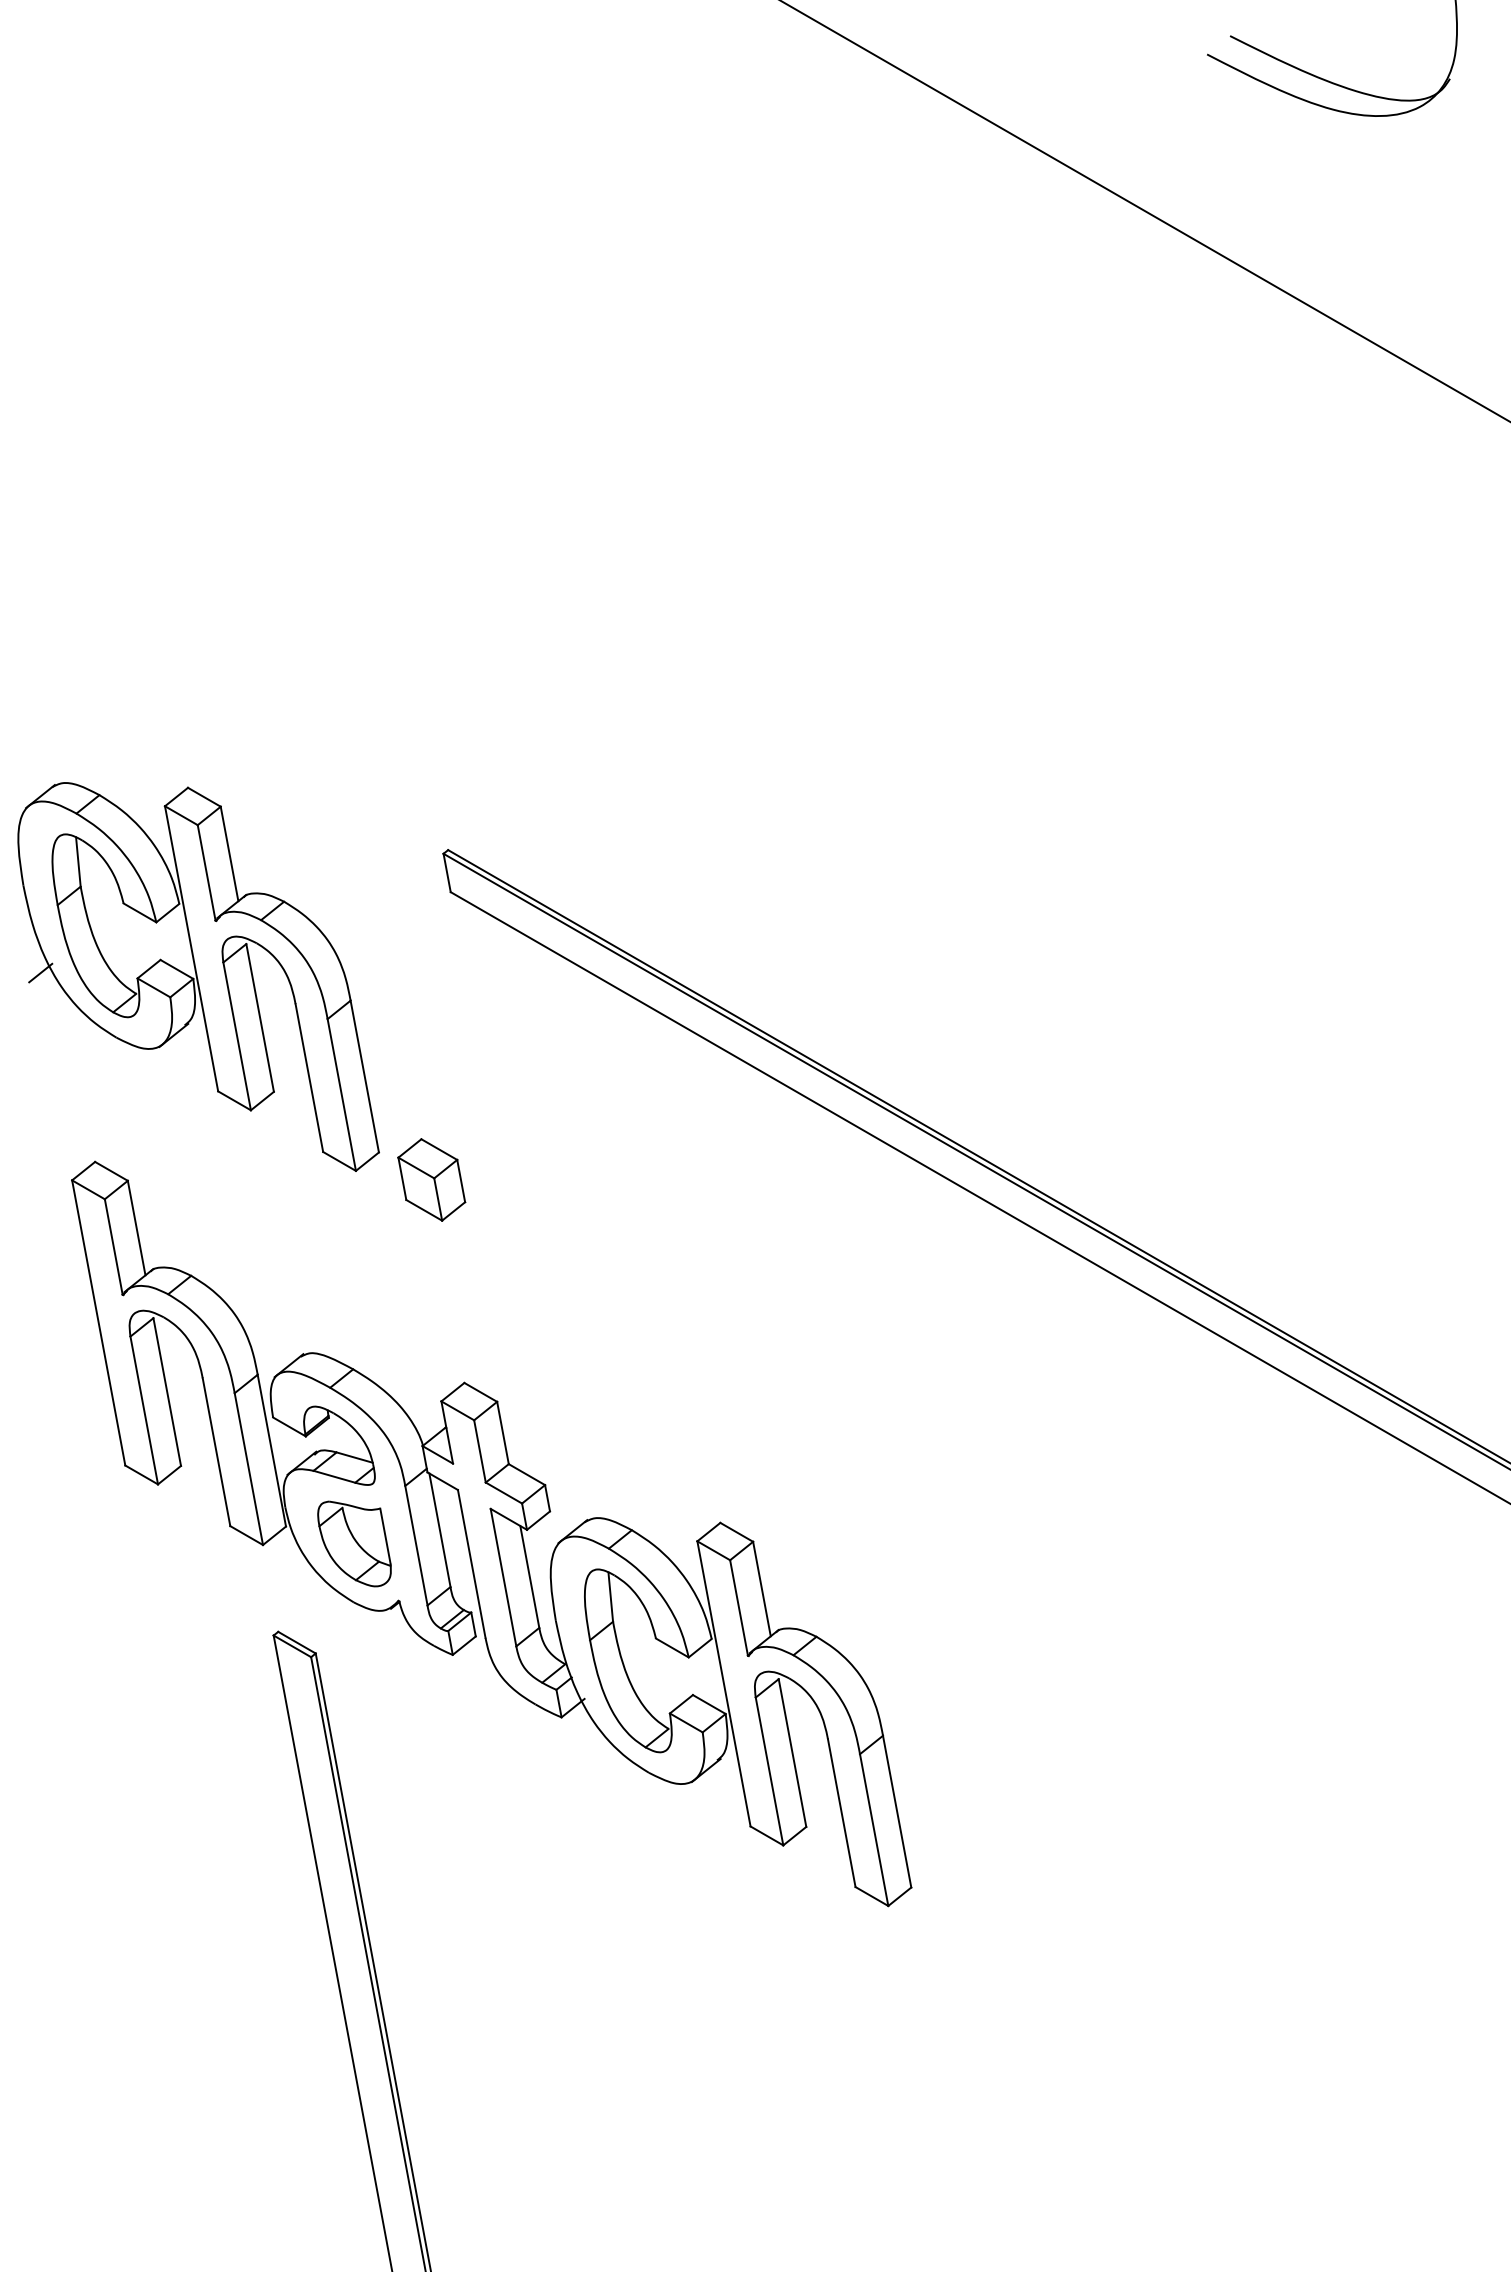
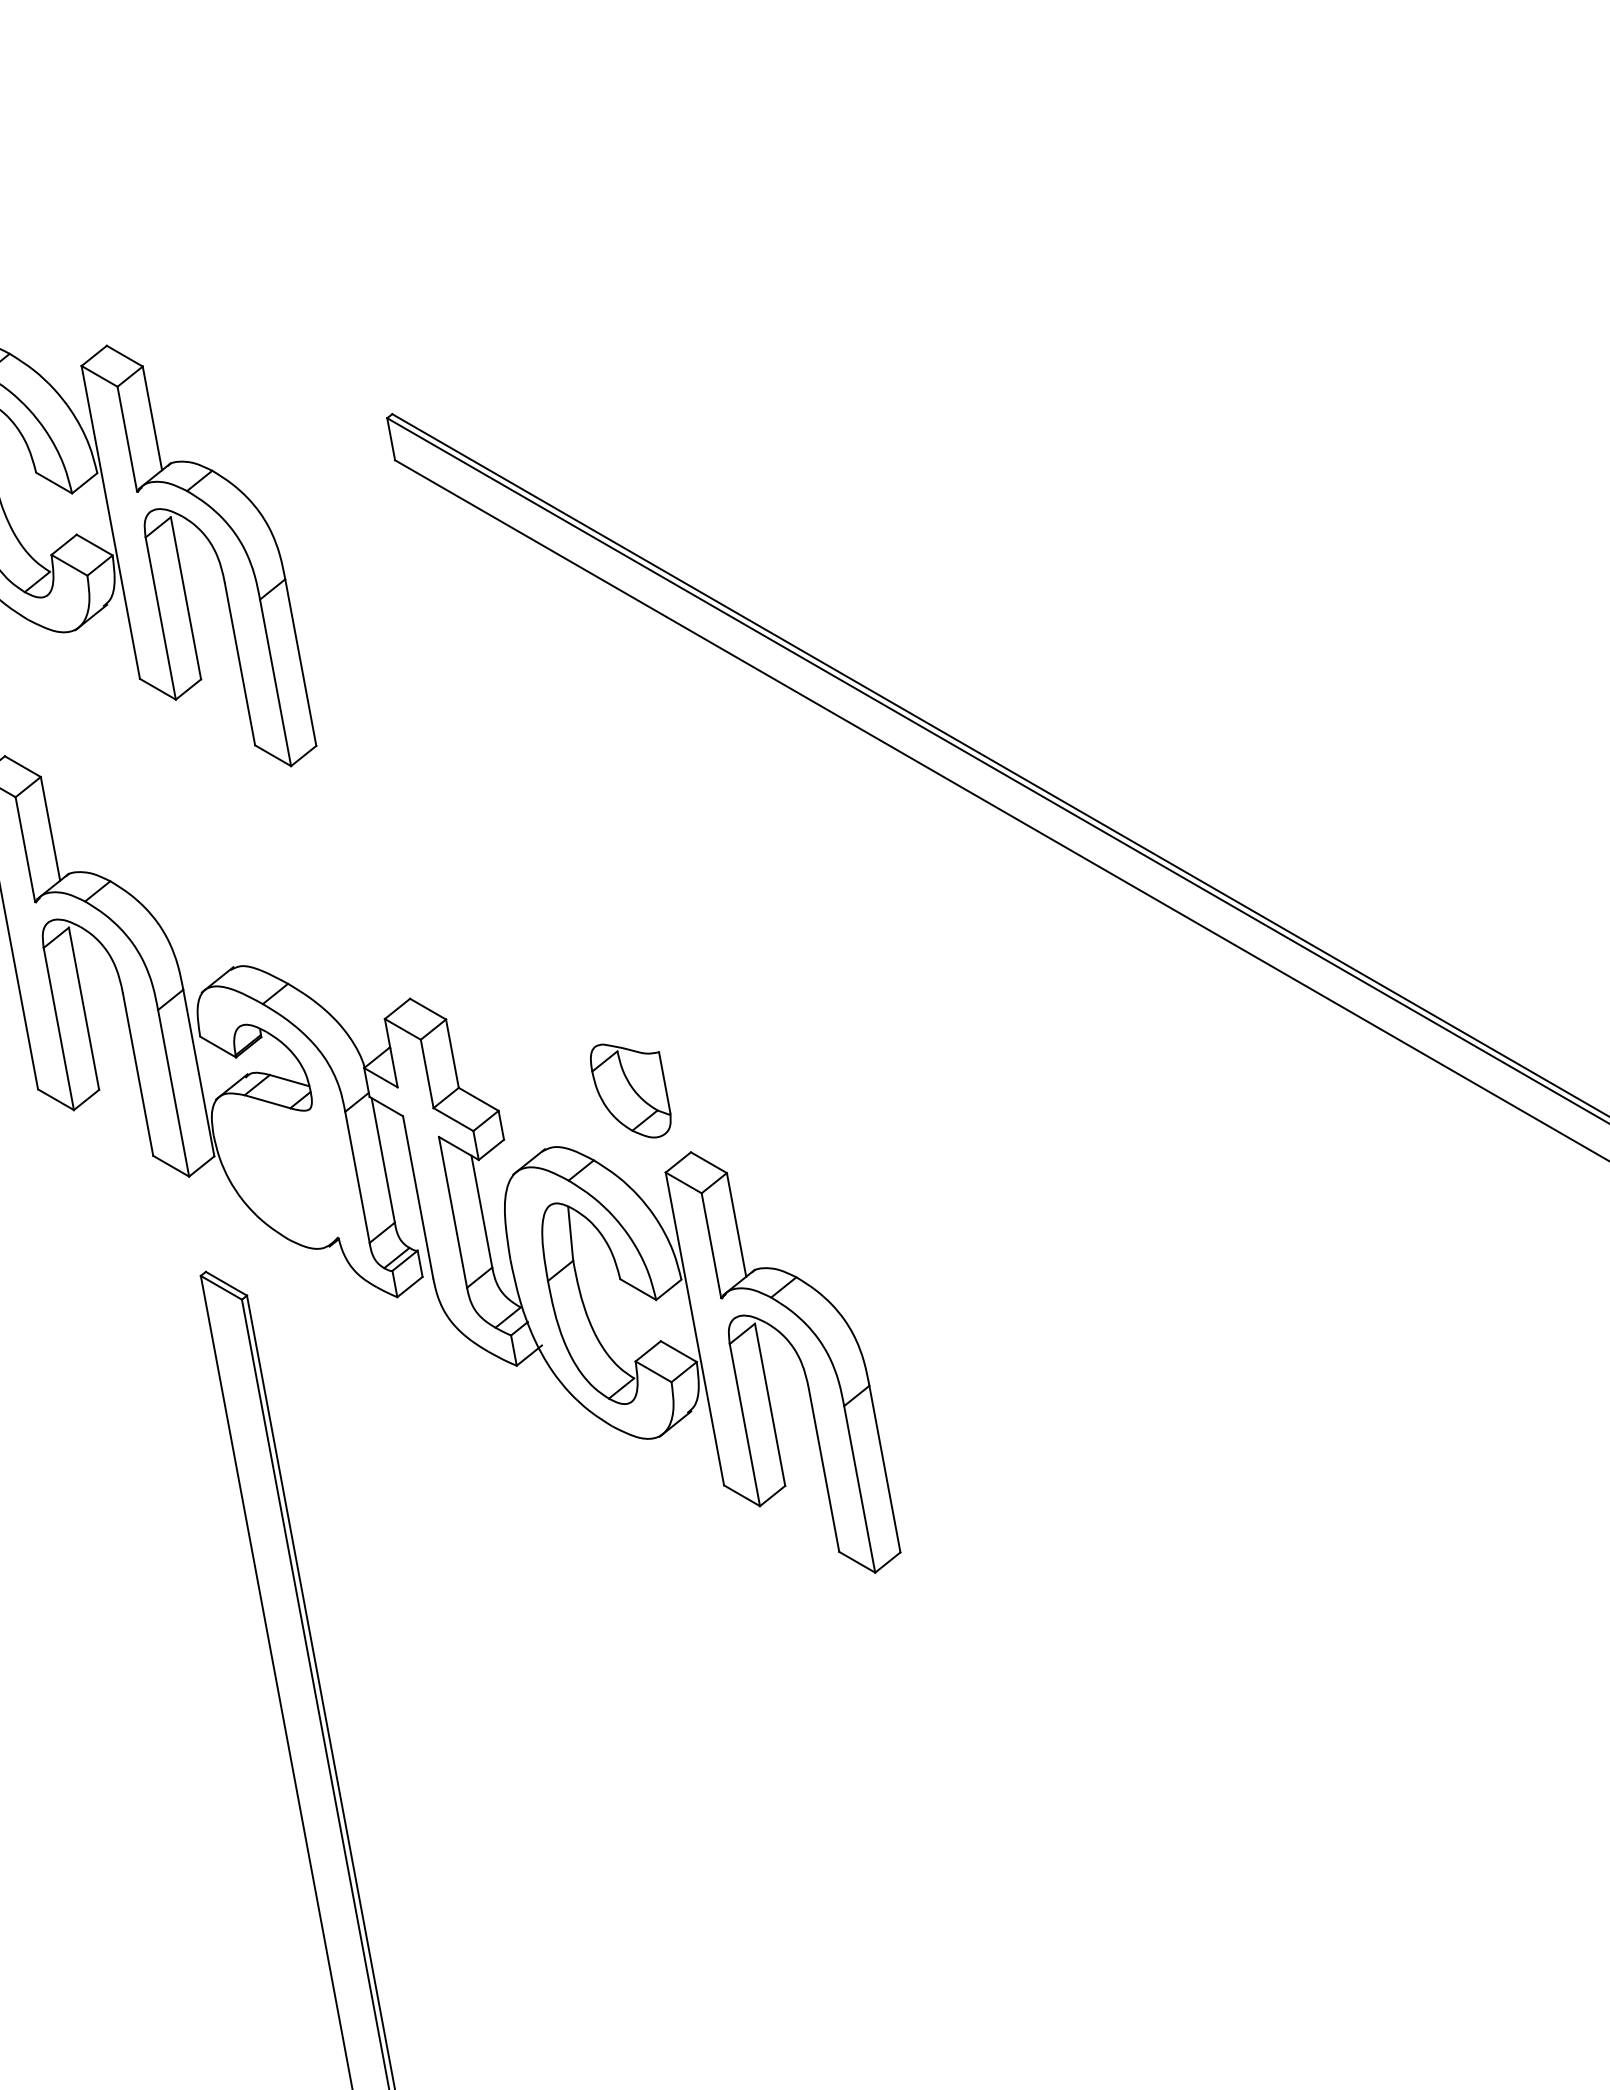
part: (431, 1179) -> (374, 775), removed
part: (354, 1543) -> (630, 1090), moved

